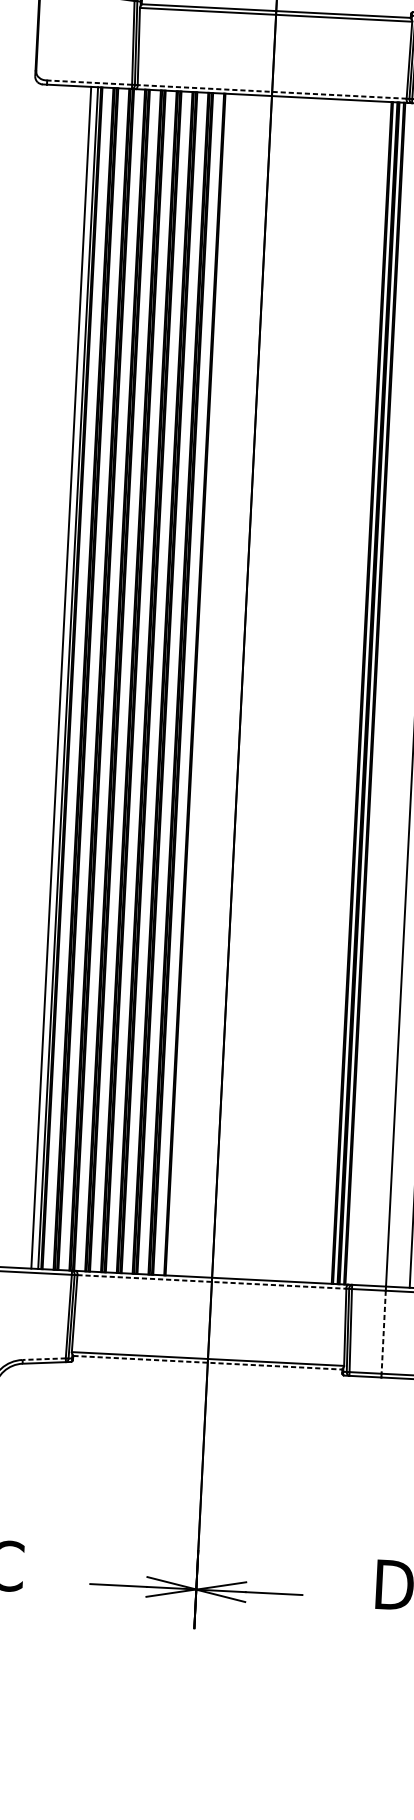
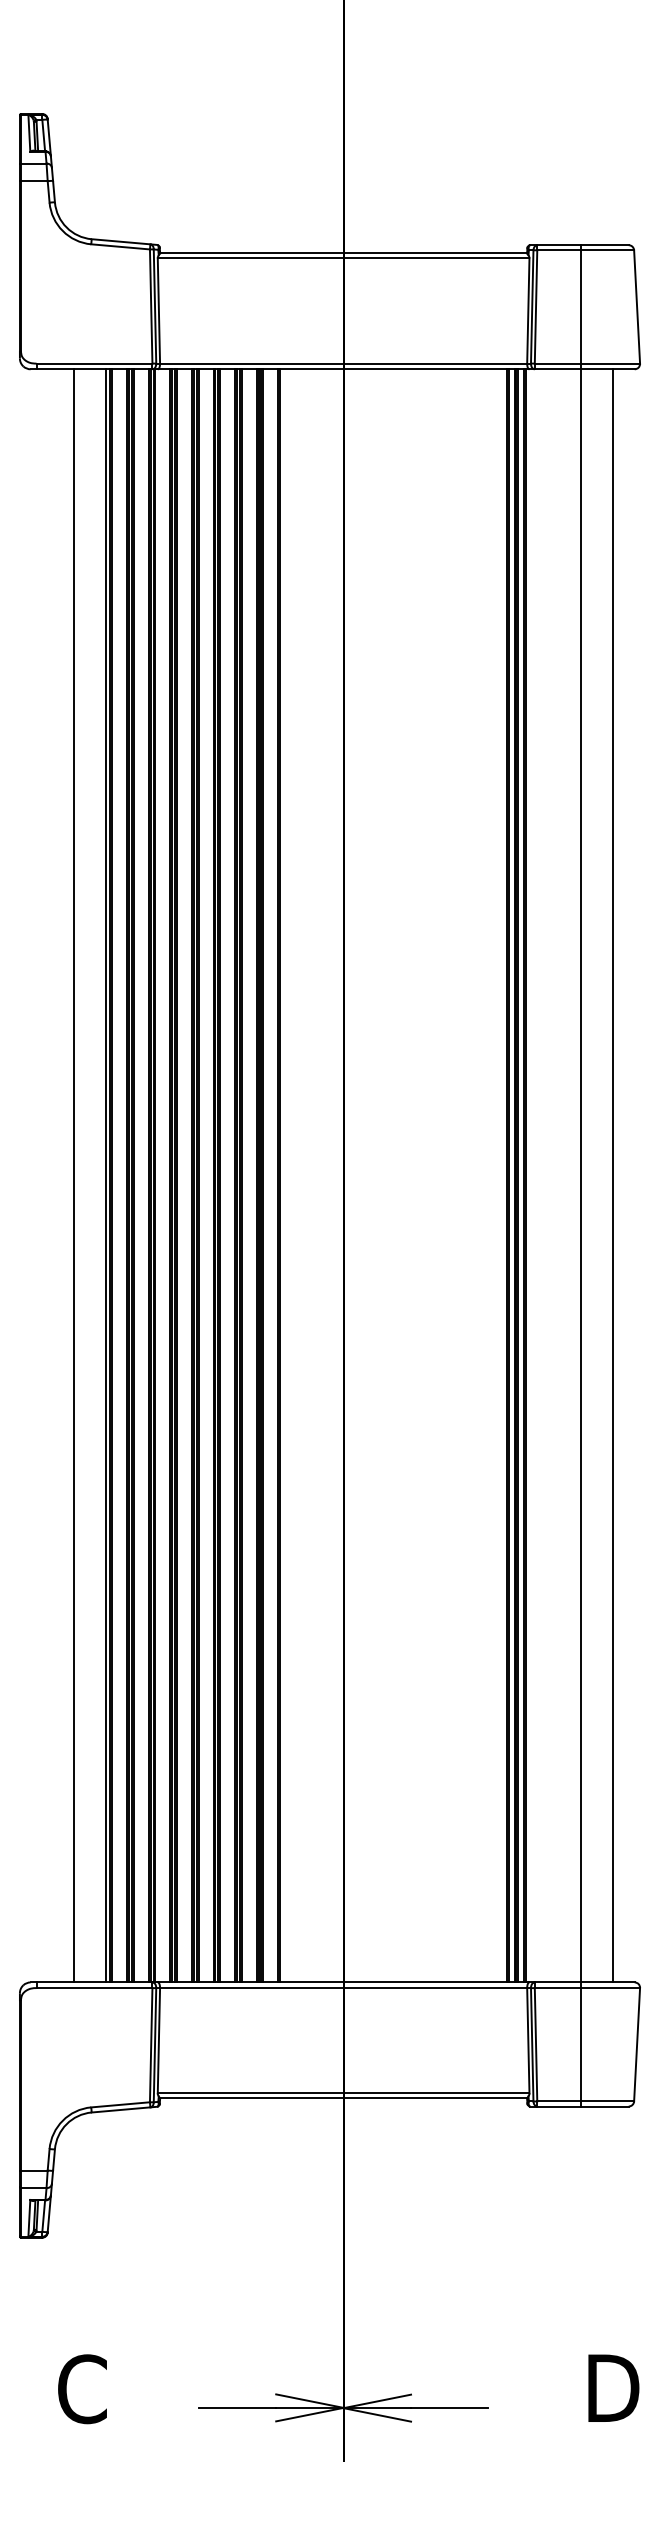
line: (89, 82) -> (94, 363), dashed -> solid
line: (272, 91) -> (343, 363), dashed -> solid
line: (61, 677) -> (73, 1175), moved
line: (211, 1282) -> (343, 1988), dashed -> solid
line: (384, 1332) -> (581, 2044), dashed -> solid
line: (44, 1358) -> (120, 2104), dashed -> solid
line: (208, 1362) -> (344, 2098), dashed -> solid

